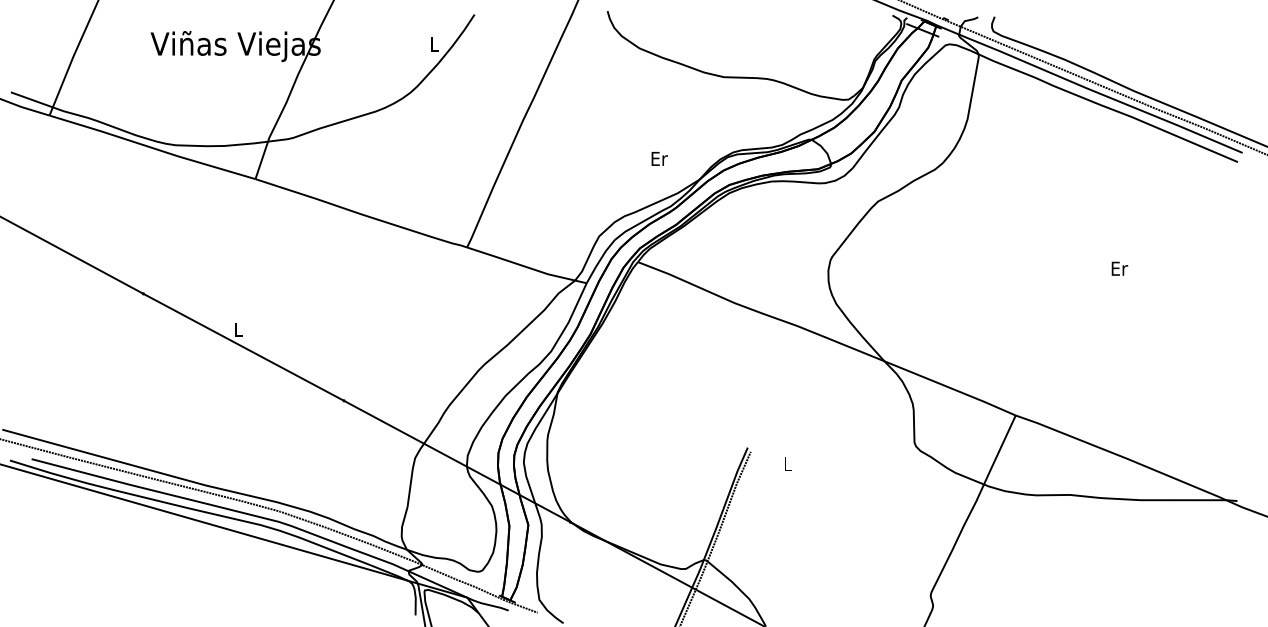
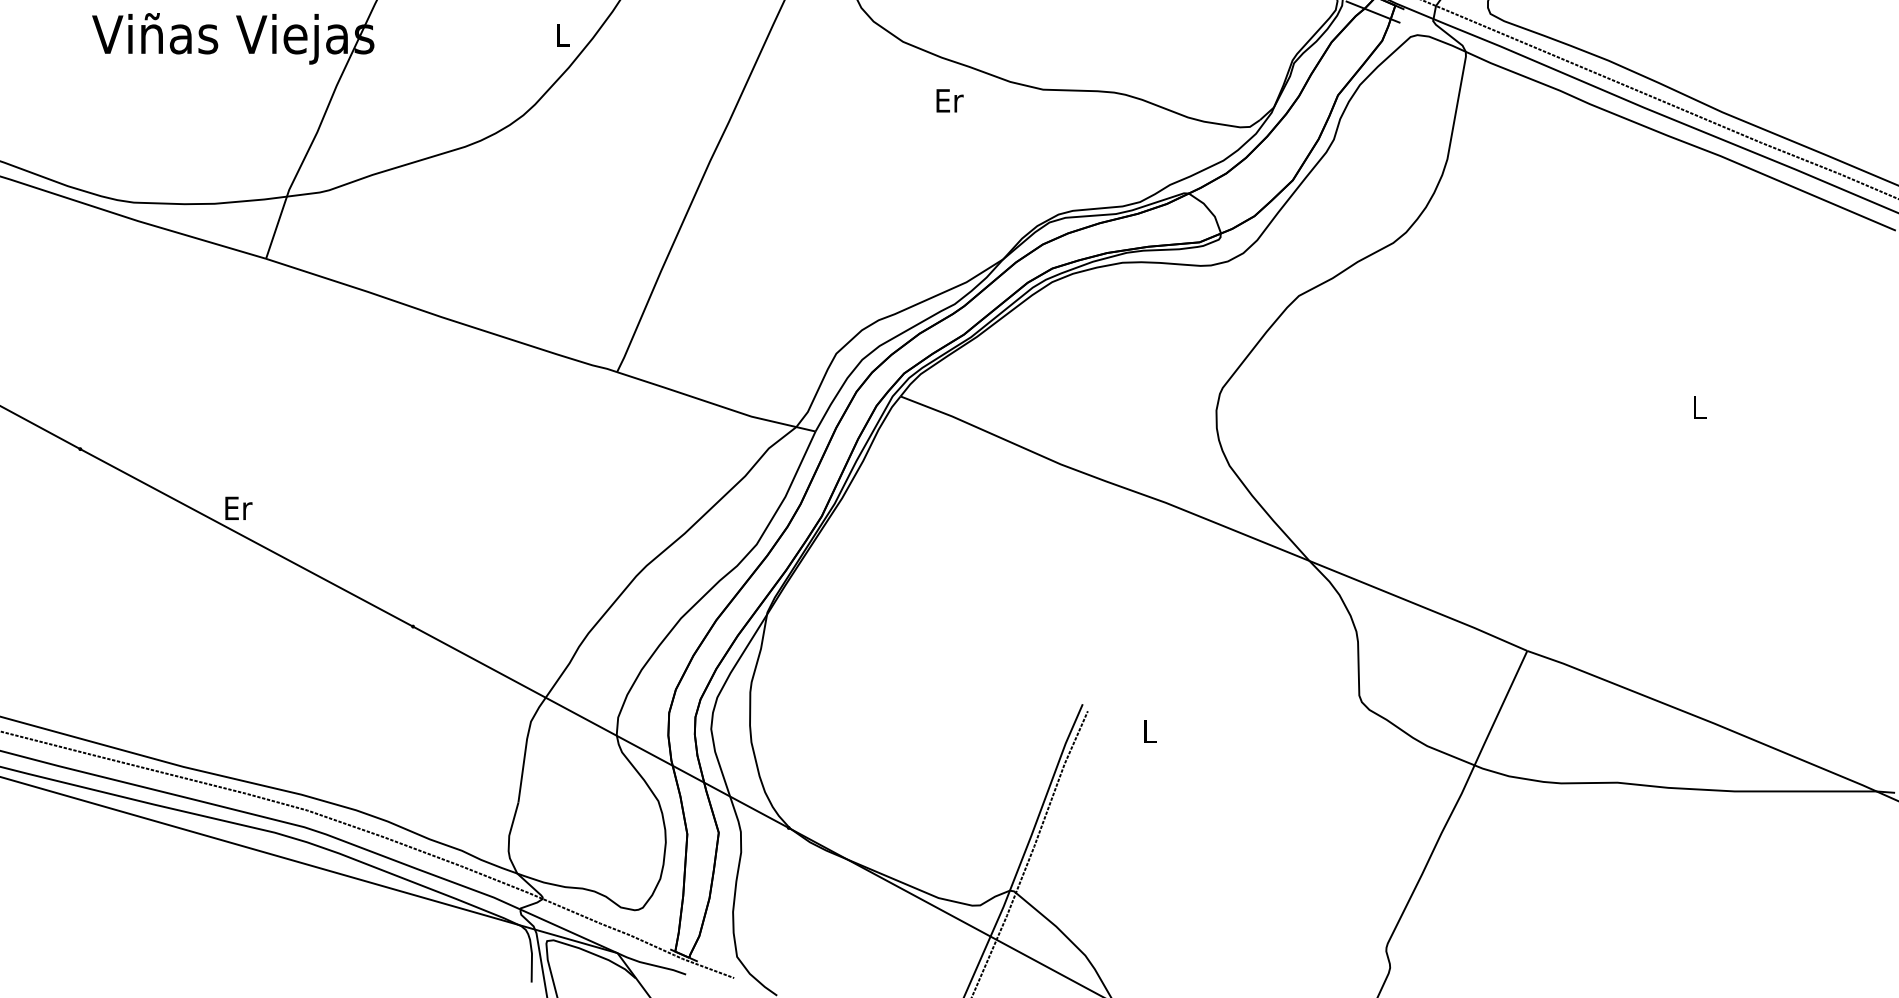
text: (659, 158) -> (949, 100), moved
text: (1119, 268) -> (1699, 407), Er -> L
text: (239, 329) -> (239, 508), L -> Er

